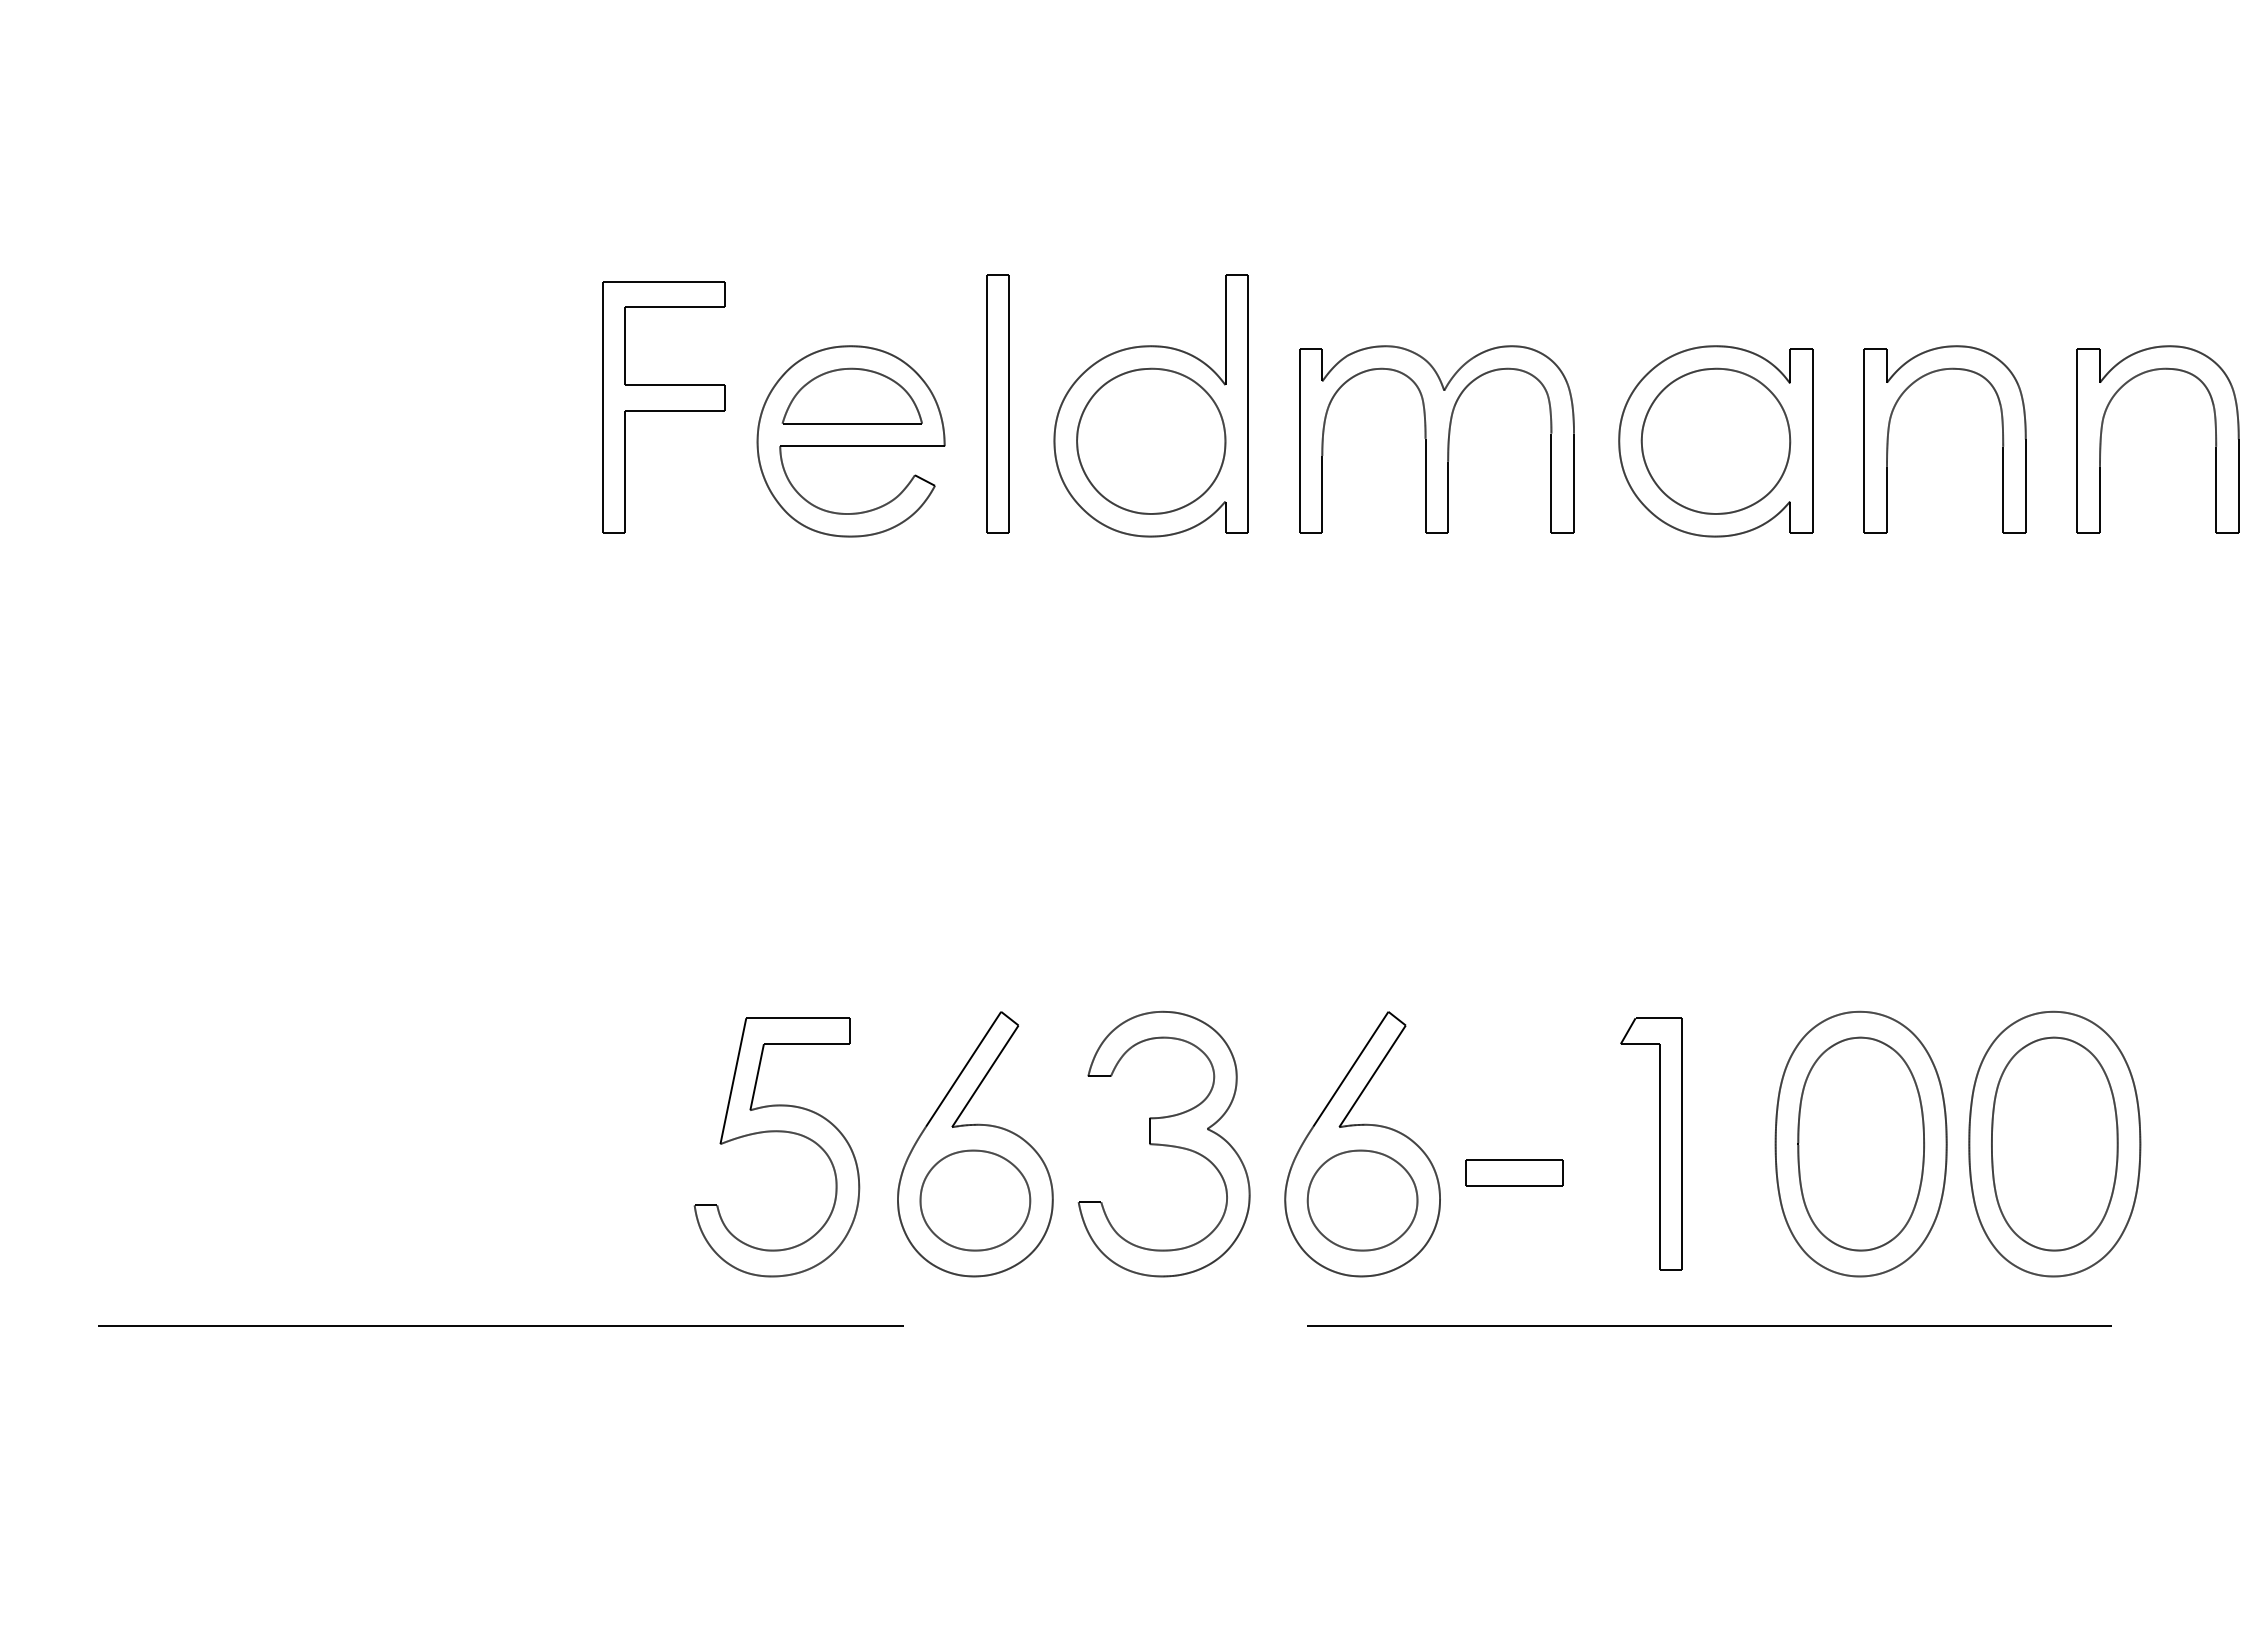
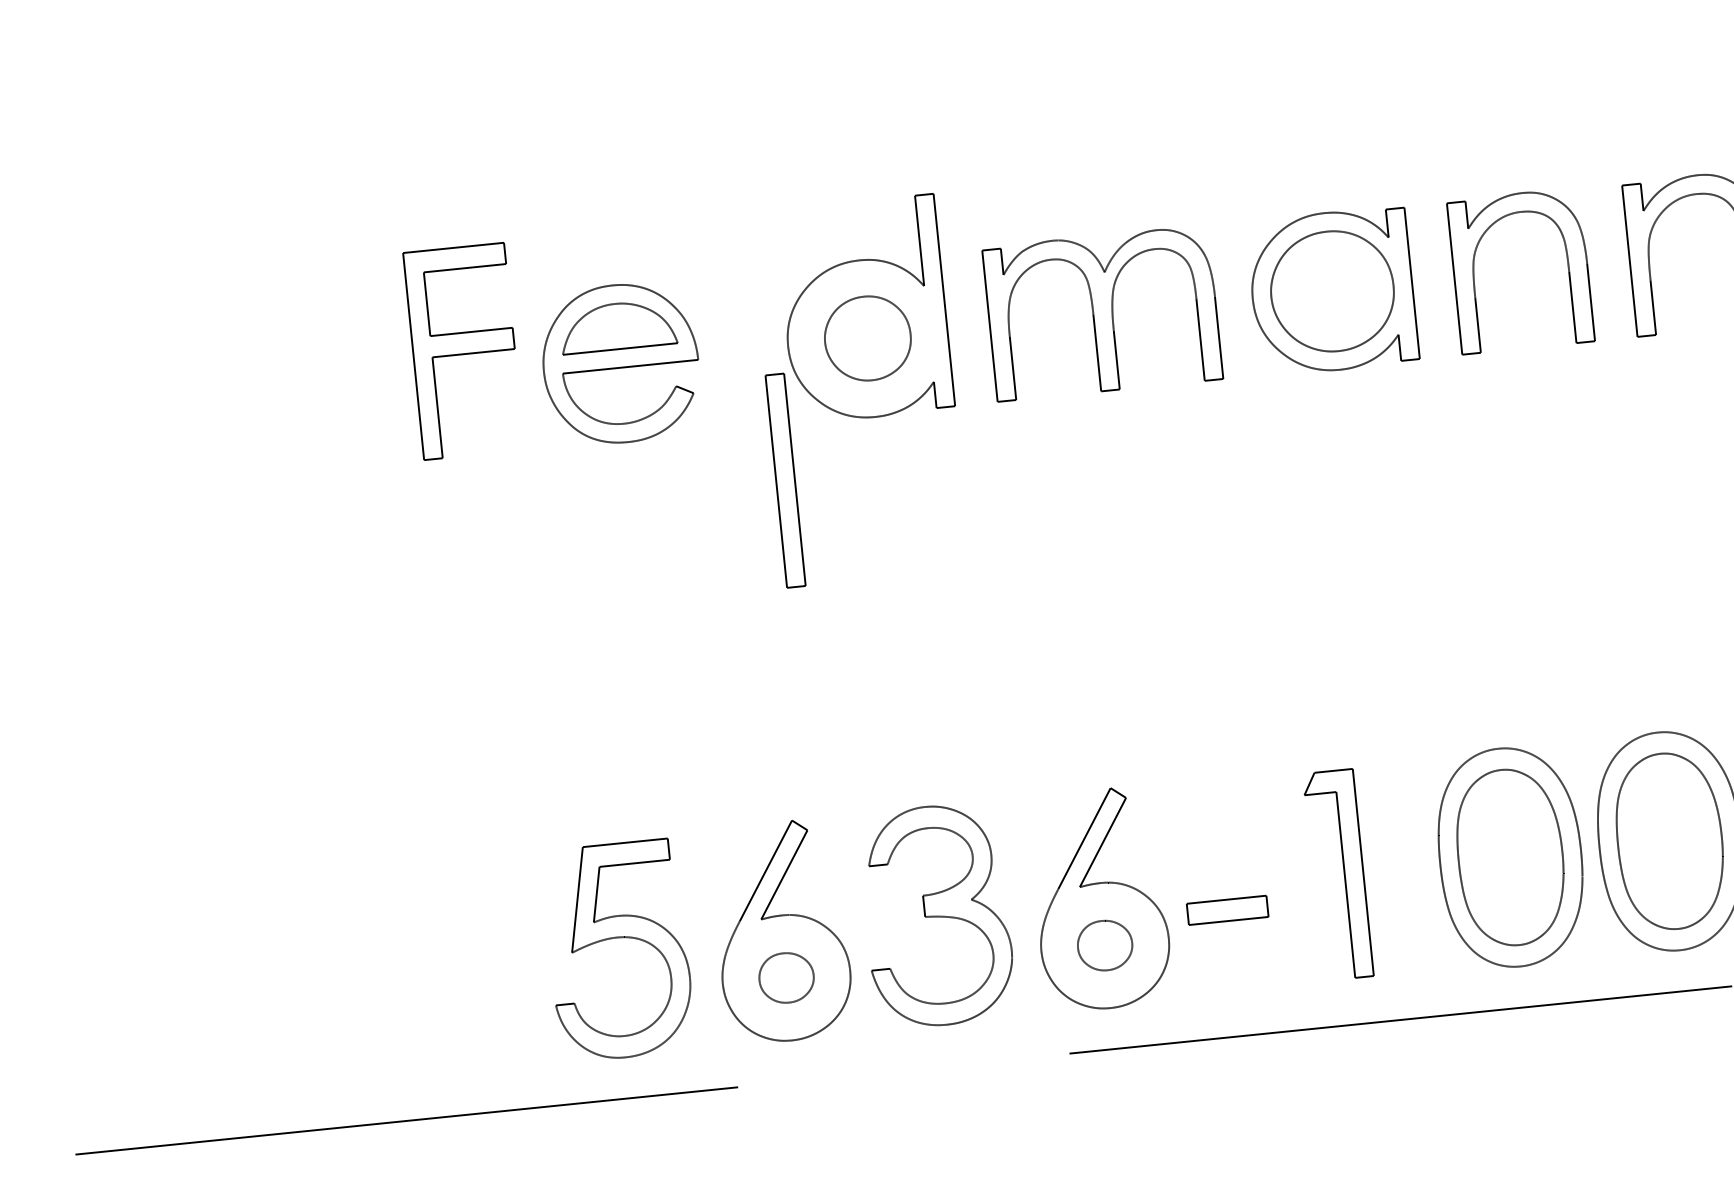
part: (997, 403) -> (785, 480), moved
part: (1151, 440) -> (867, 337), size x0.7
part: (975, 1200) -> (786, 977), size x0.6
part: (1362, 1200) -> (1105, 945), size x0.6

